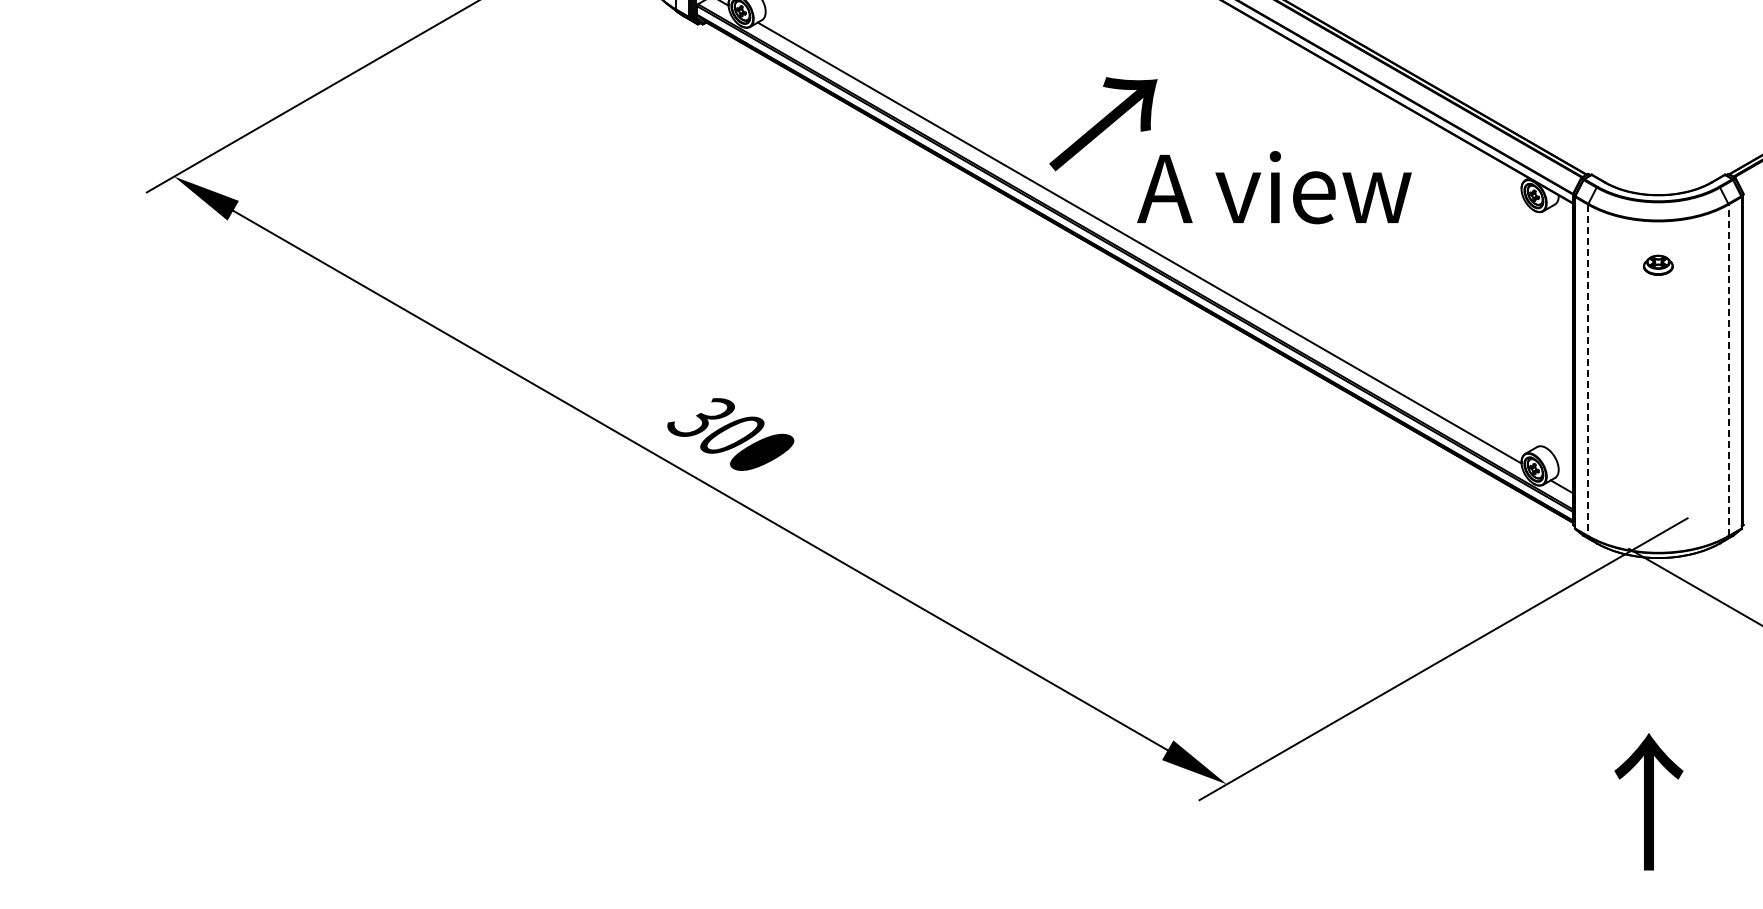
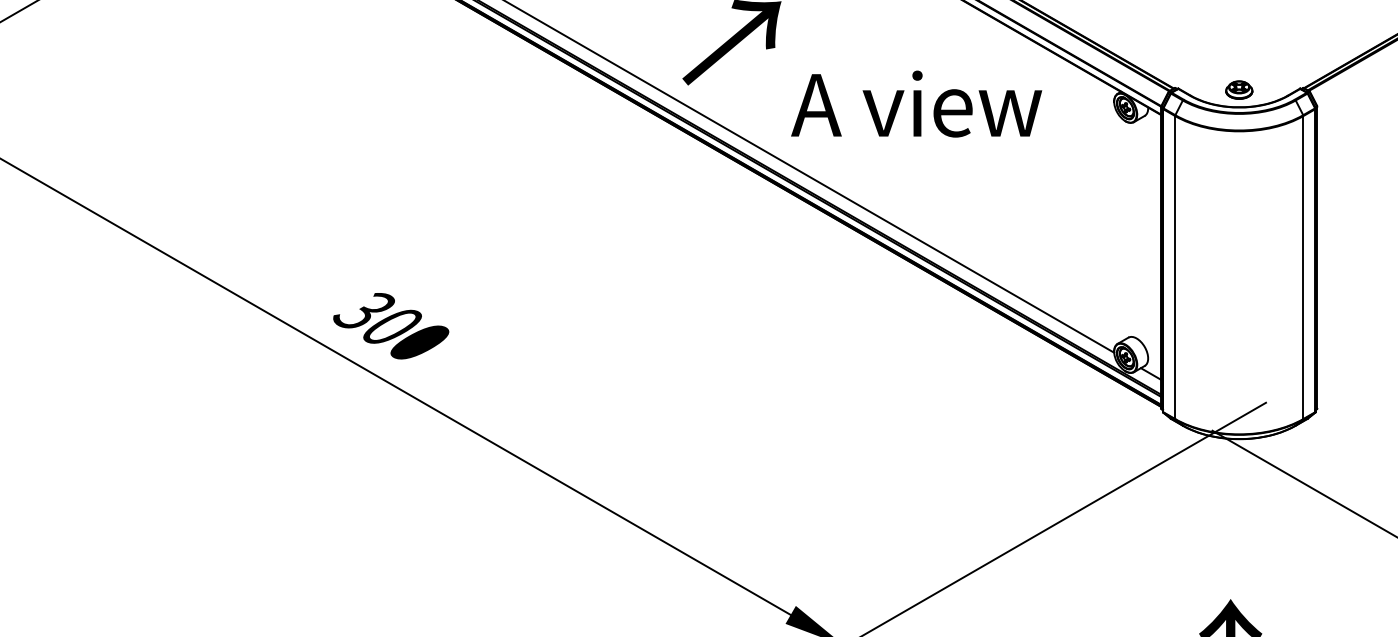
text: (1274, 187) -> (916, 104), moved
part: (1658, 264) -> (1239, 89), moved
line: (1588, 370) -> (1175, 267), dashed -> solid
line: (1728, 370) -> (1303, 267), dashed -> solid

